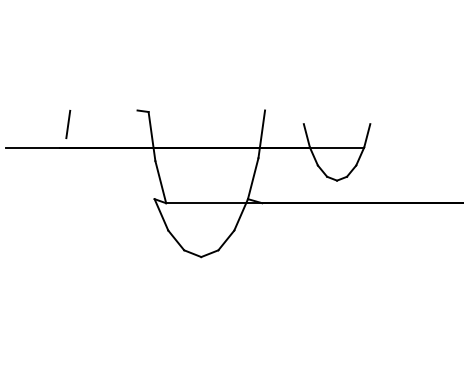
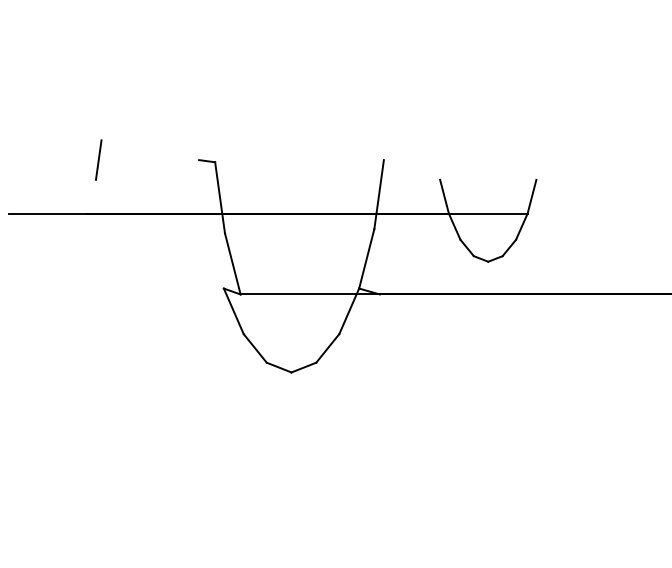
line: (68, 123) -> (99, 158), moved

